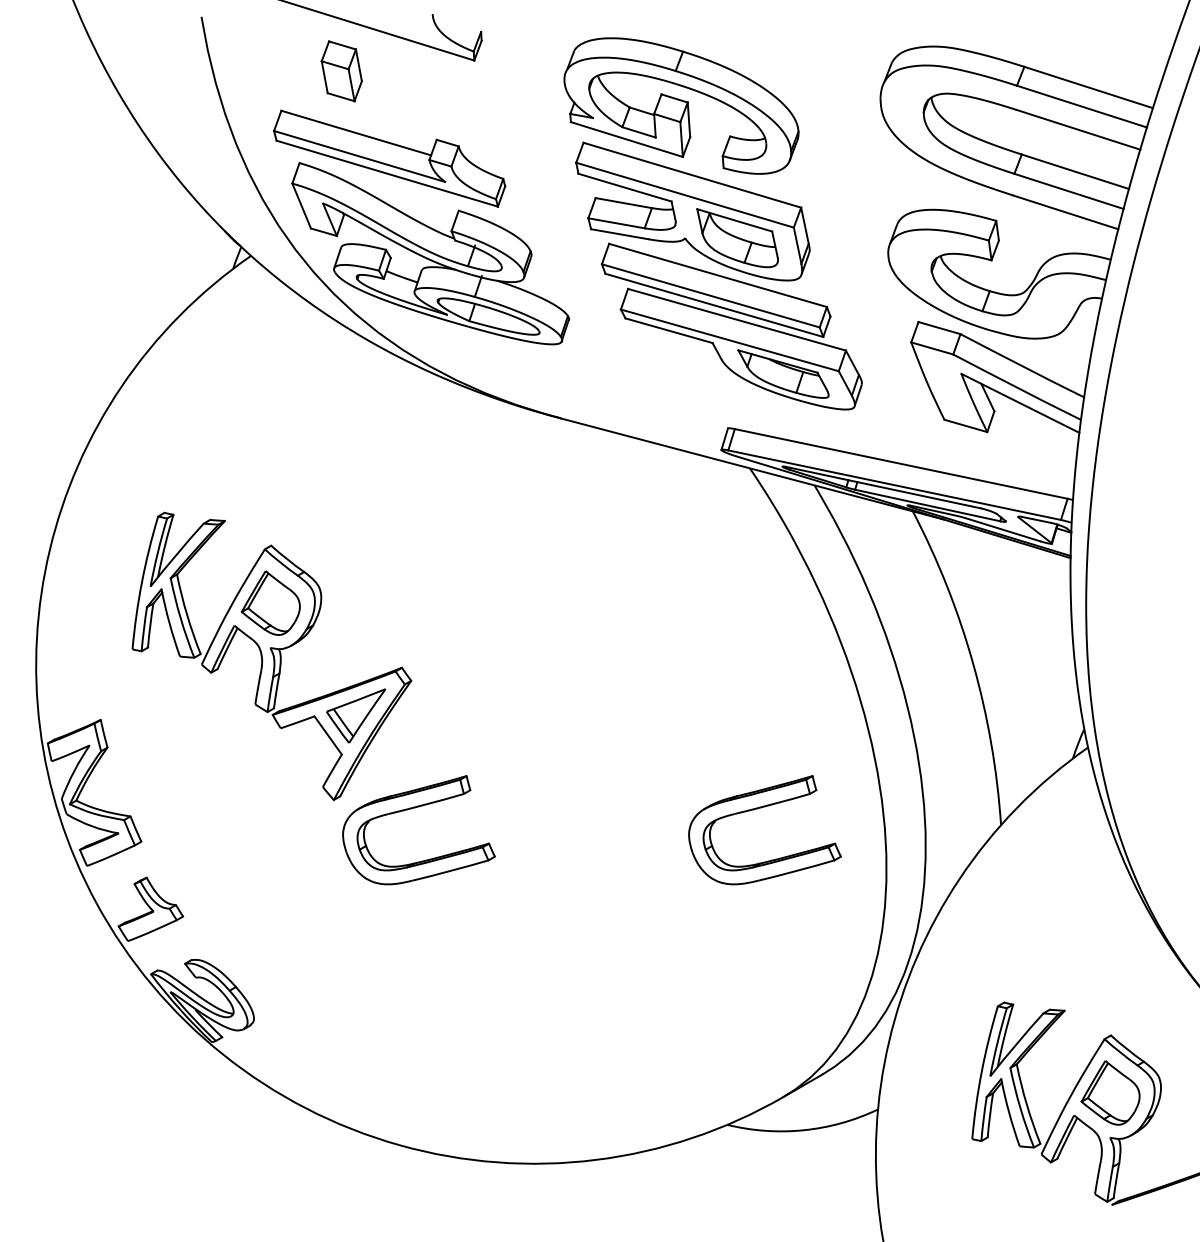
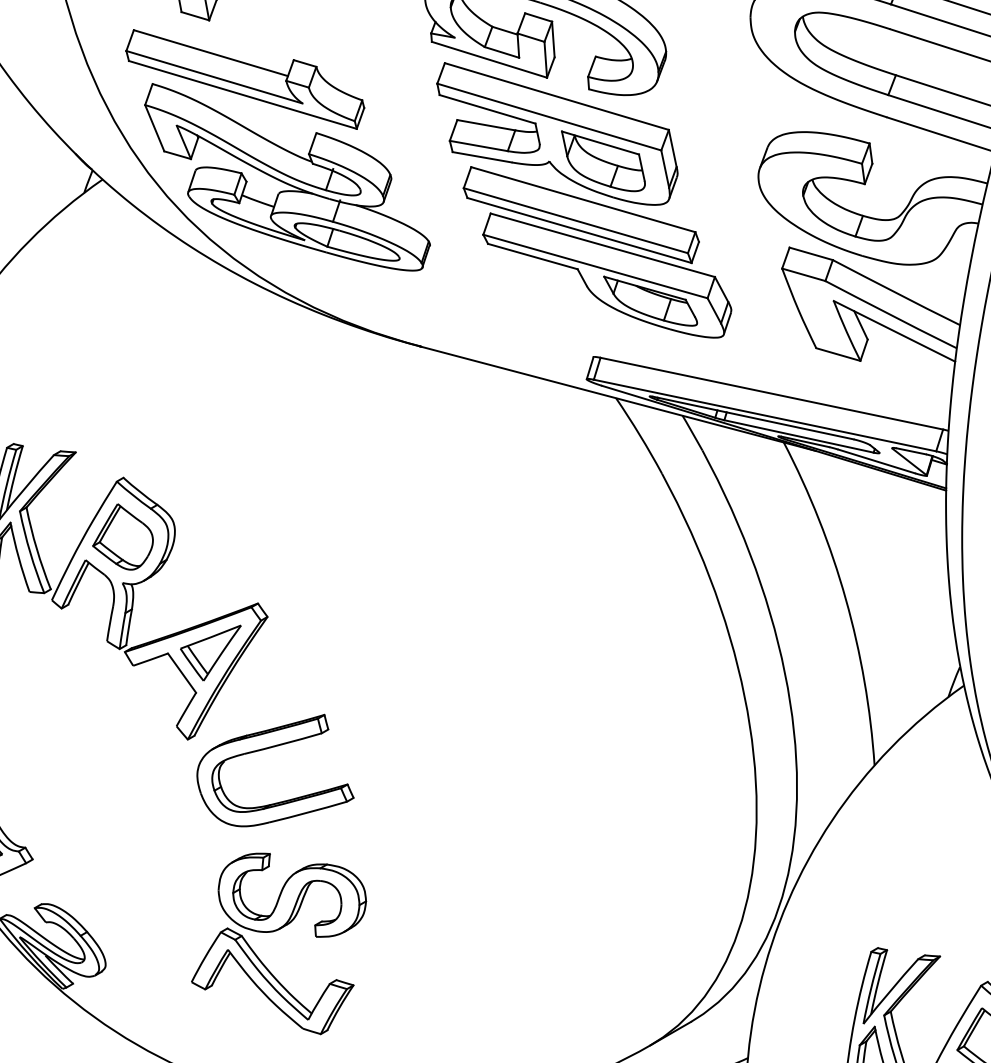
part: (757, 809) -> (623, 749), removed
part: (419, 986) -> (276, 931), added

